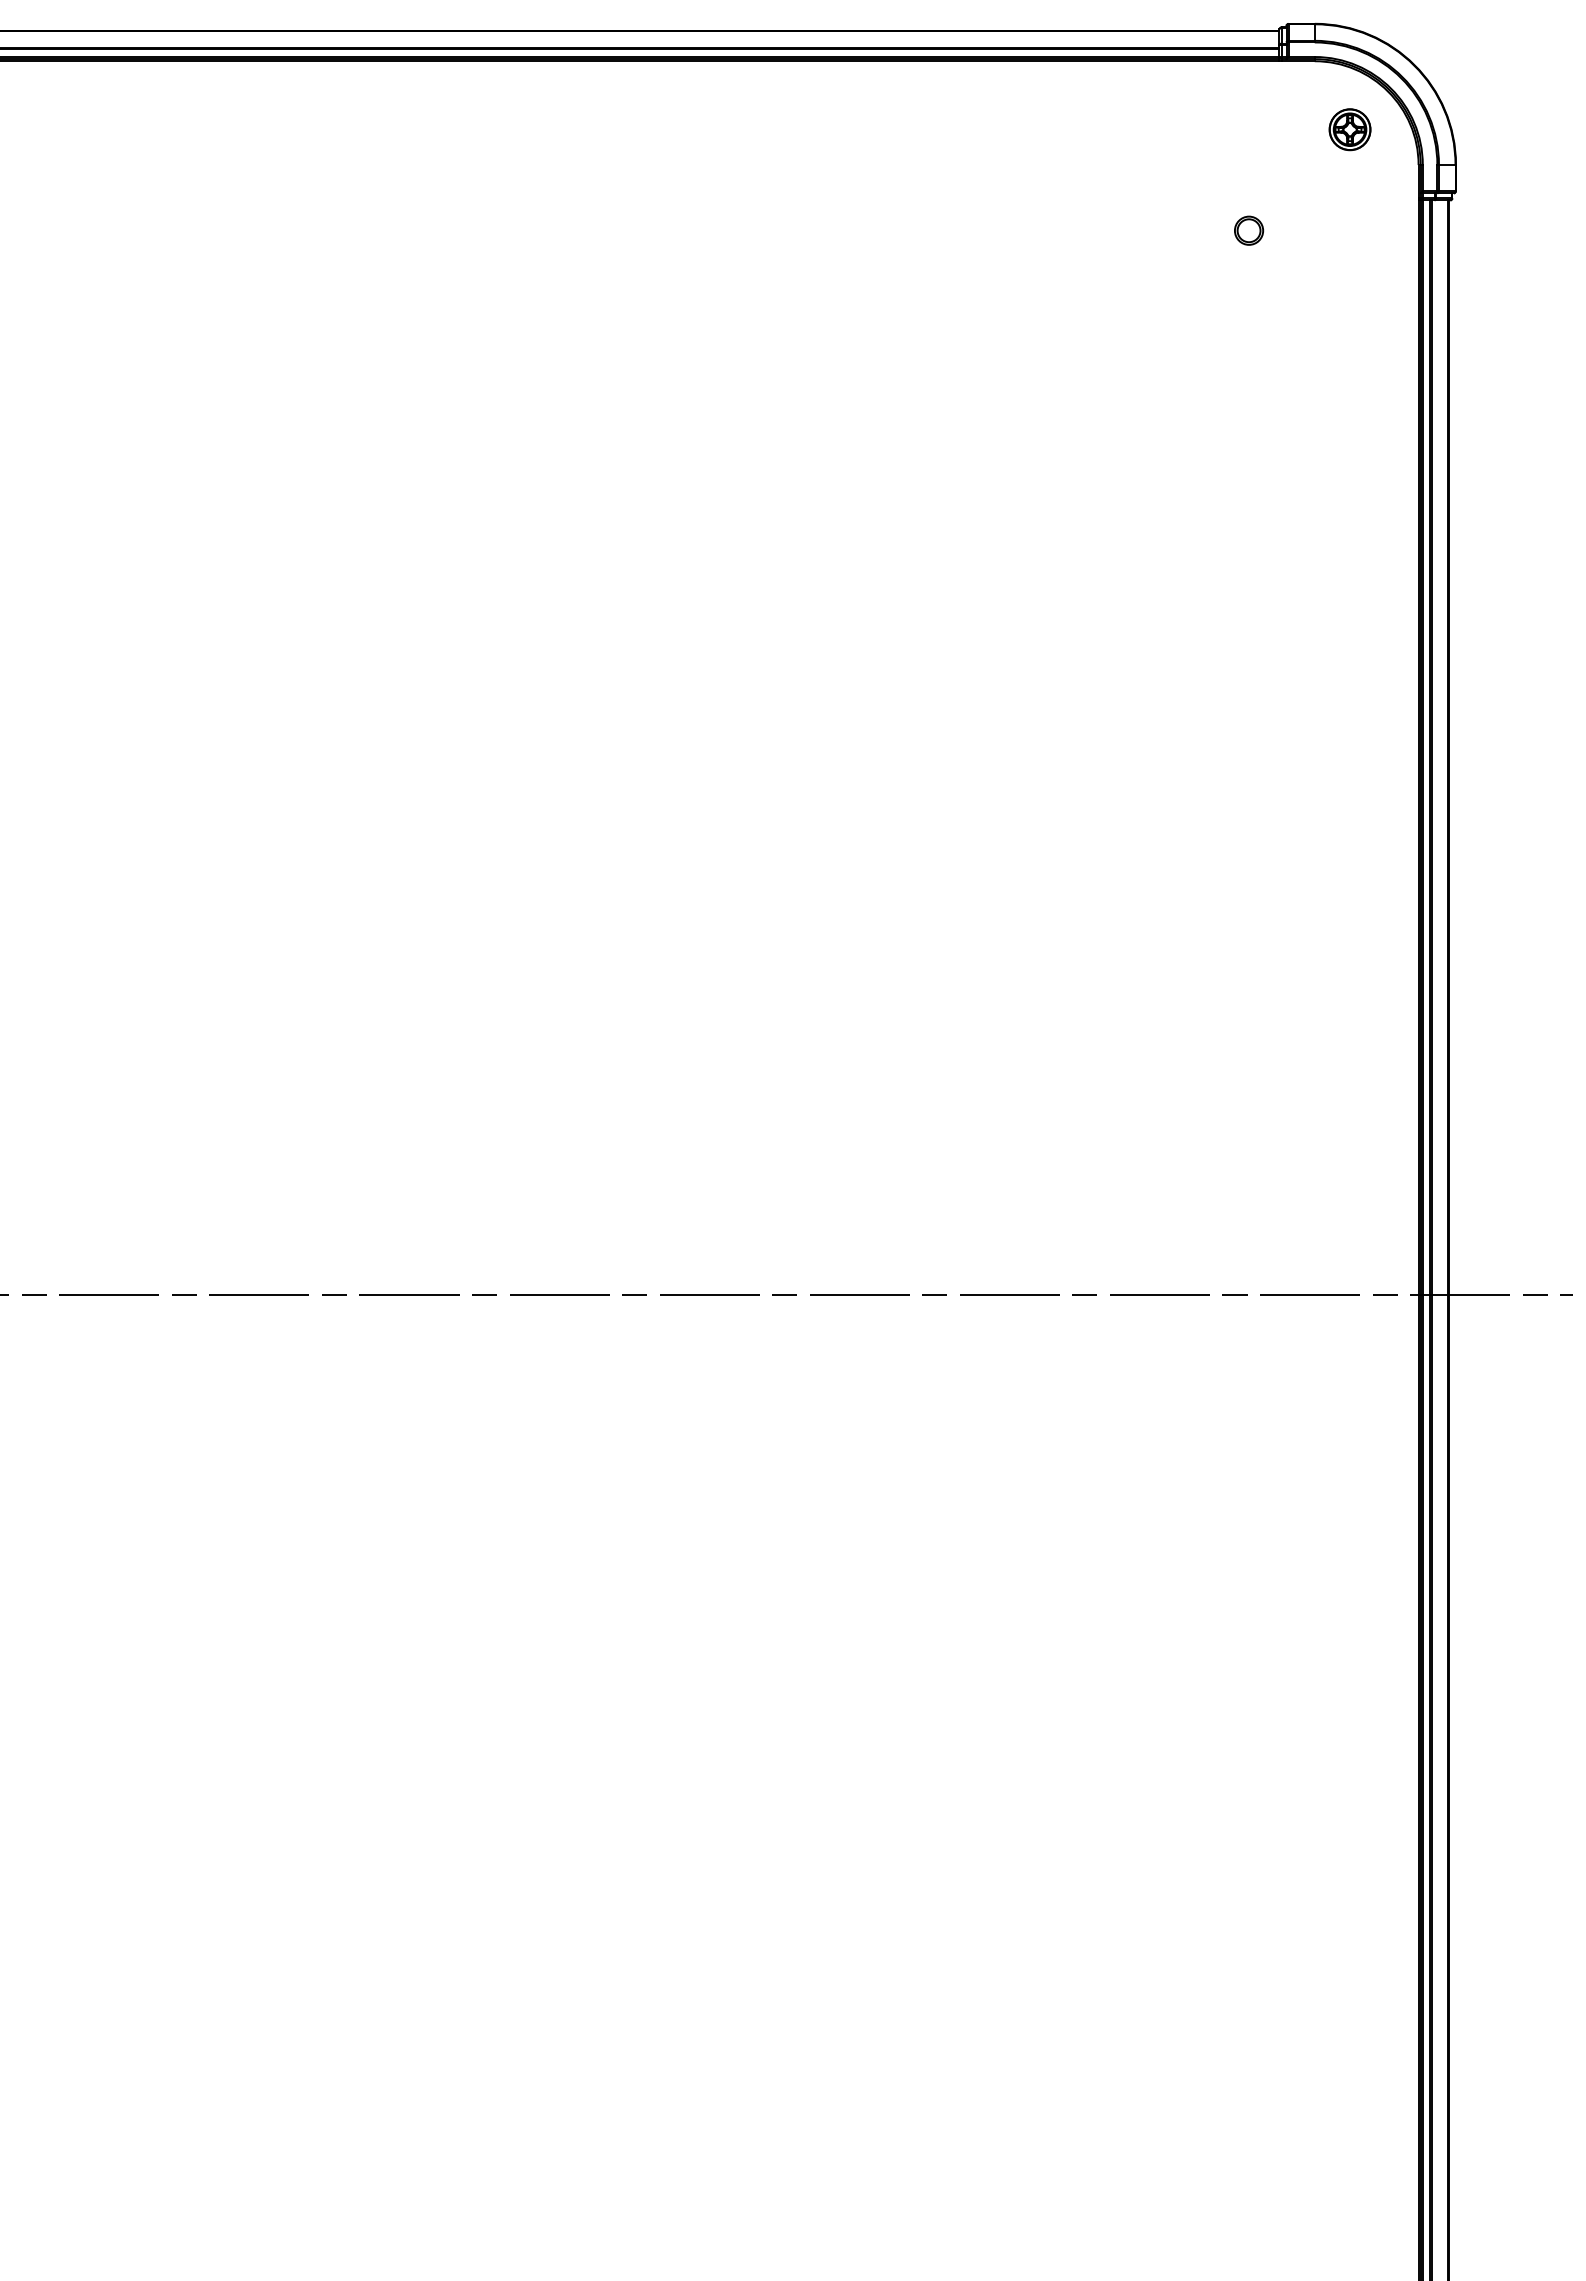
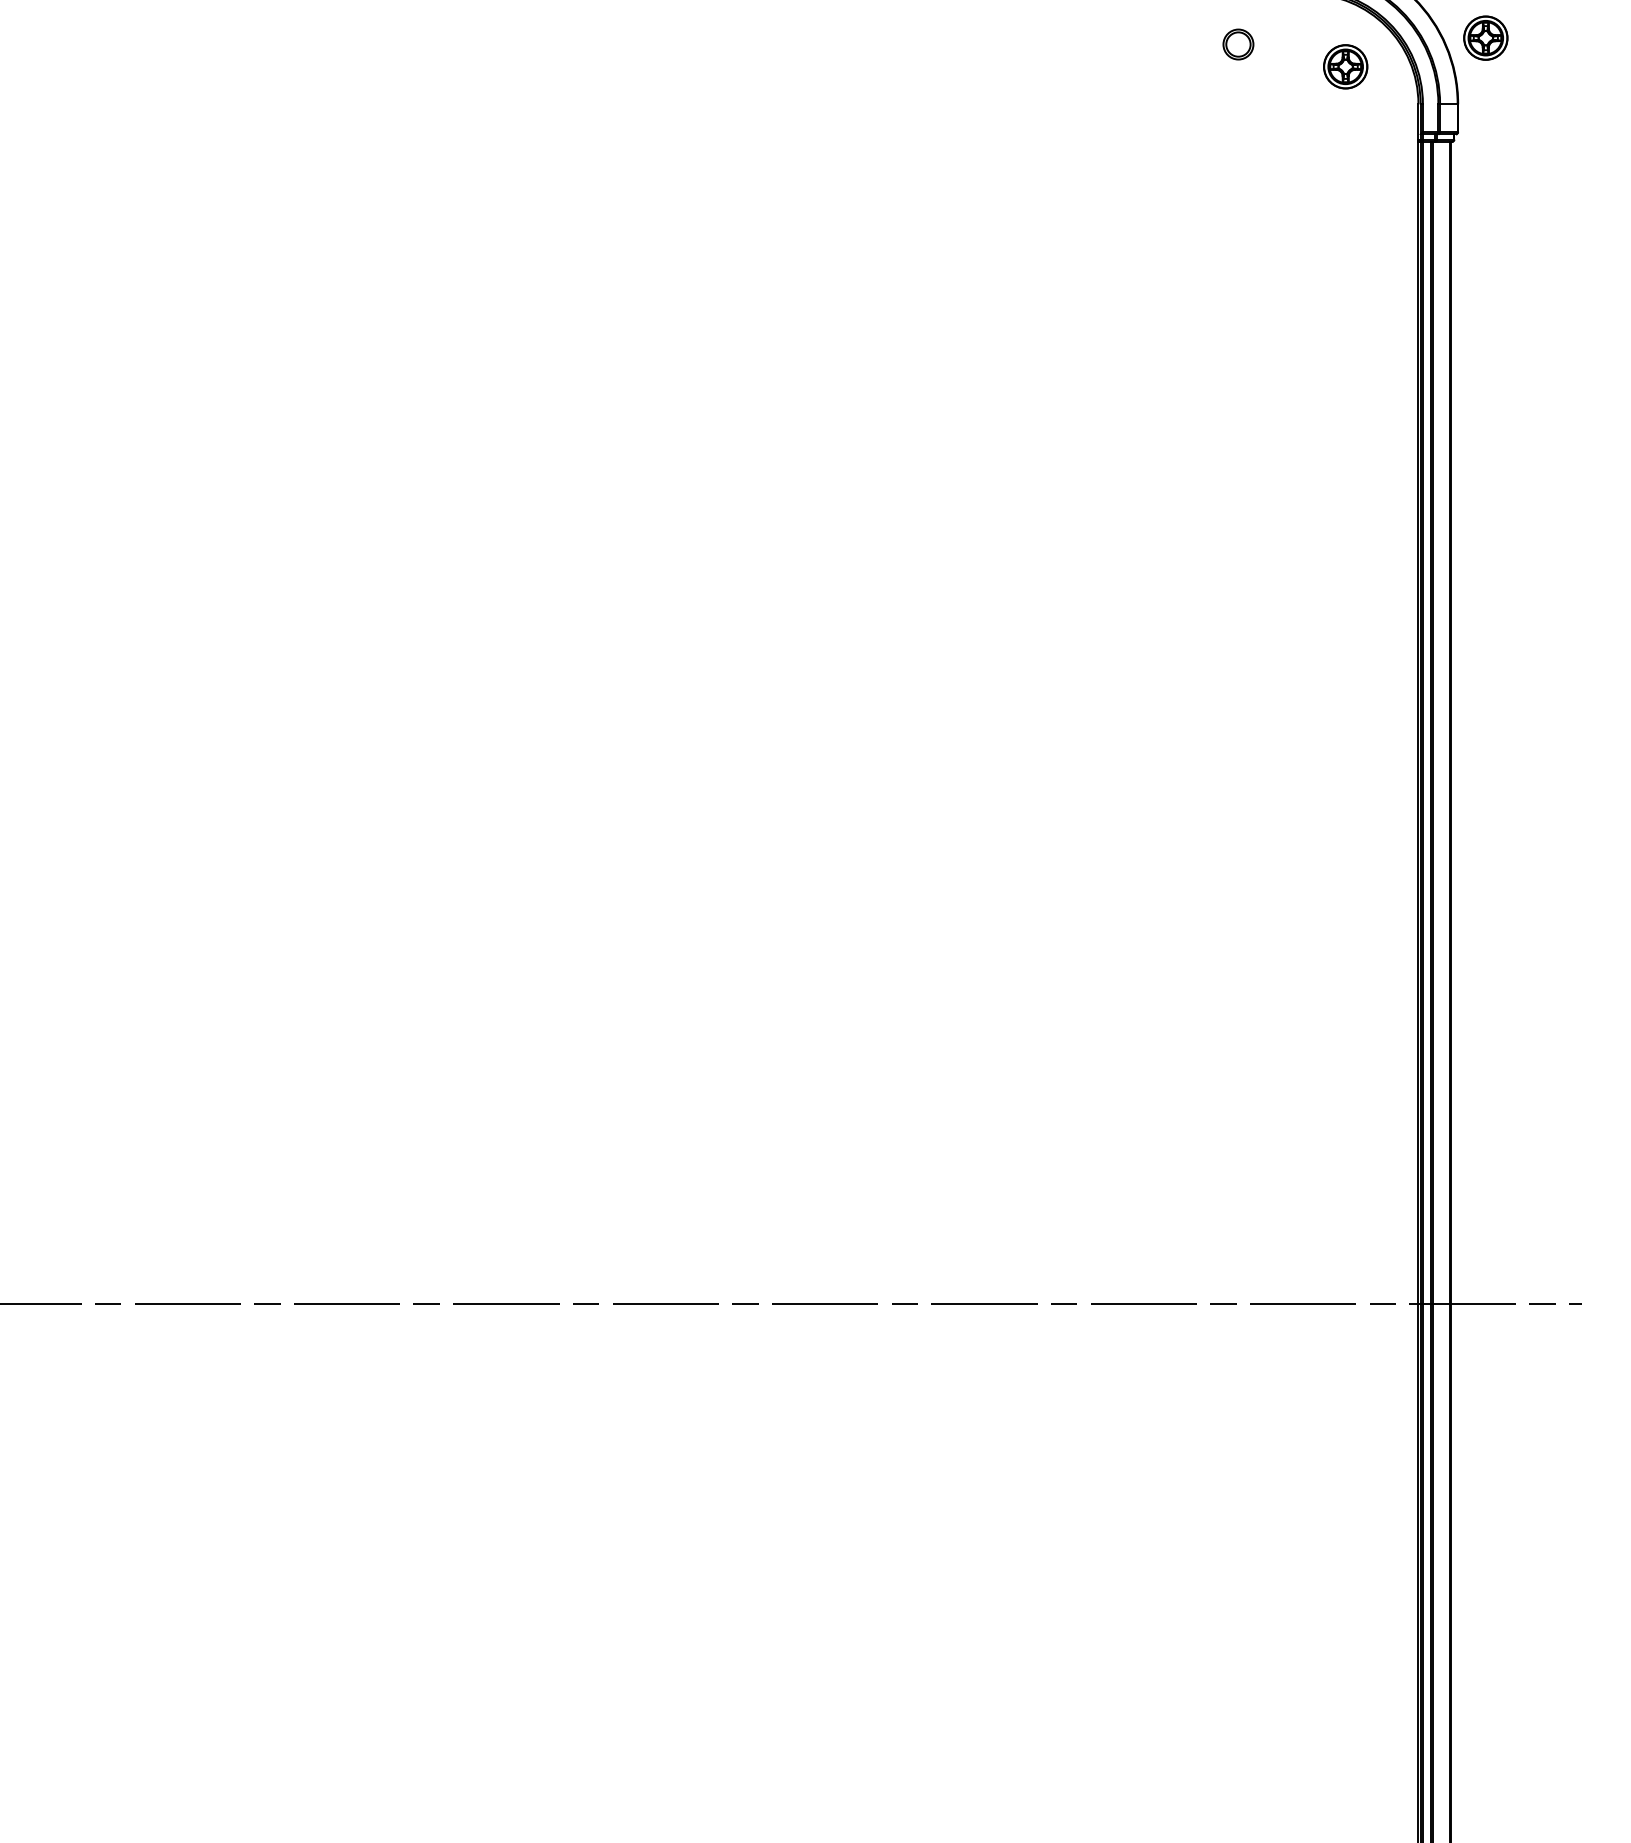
part: (1481, 102) -> (1485, 37), added
part: (1249, 230) -> (1238, 44), moved

